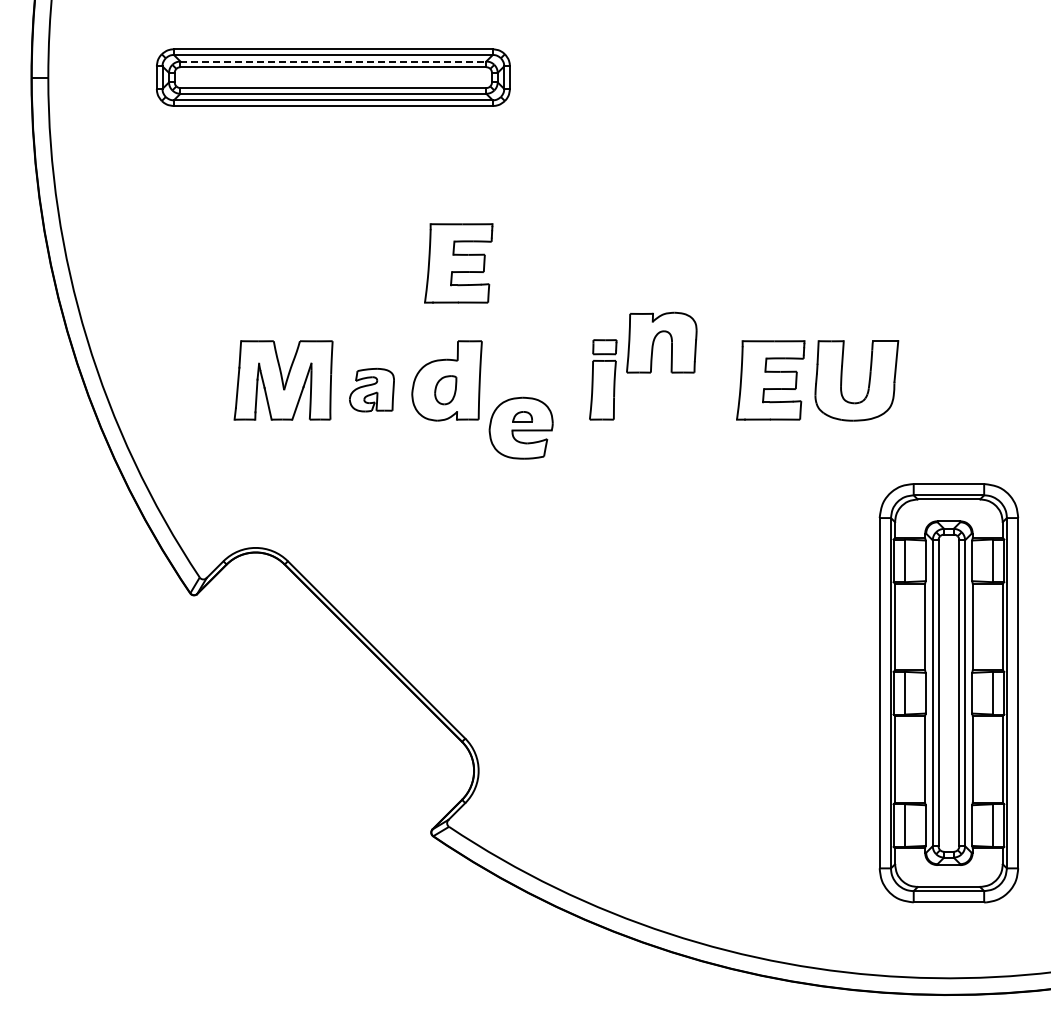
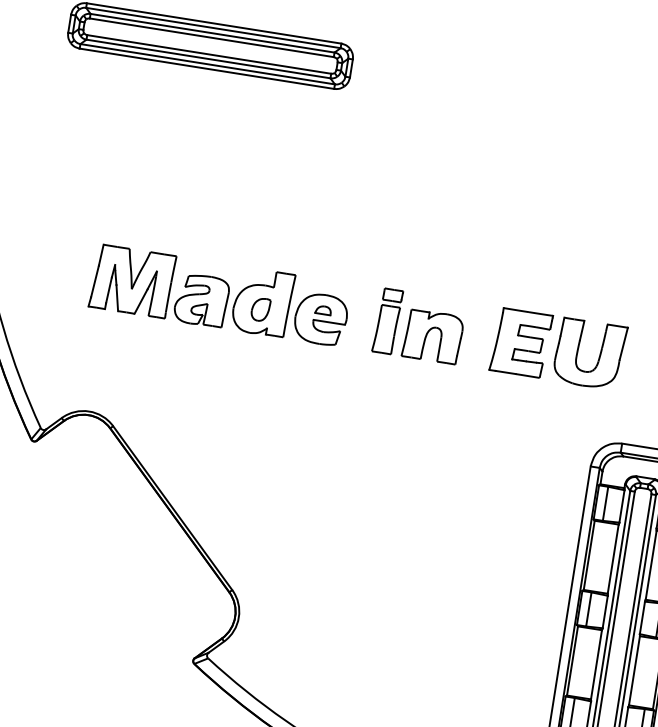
line: (333, 61) -> (212, 33), dashed -> solid
part: (458, 263) -> (286, 210), removed
part: (655, 339) -> (428, 333), moved
part: (371, 389) -> (201, 299), size x1.43
part: (520, 427) -> (320, 318), moved

